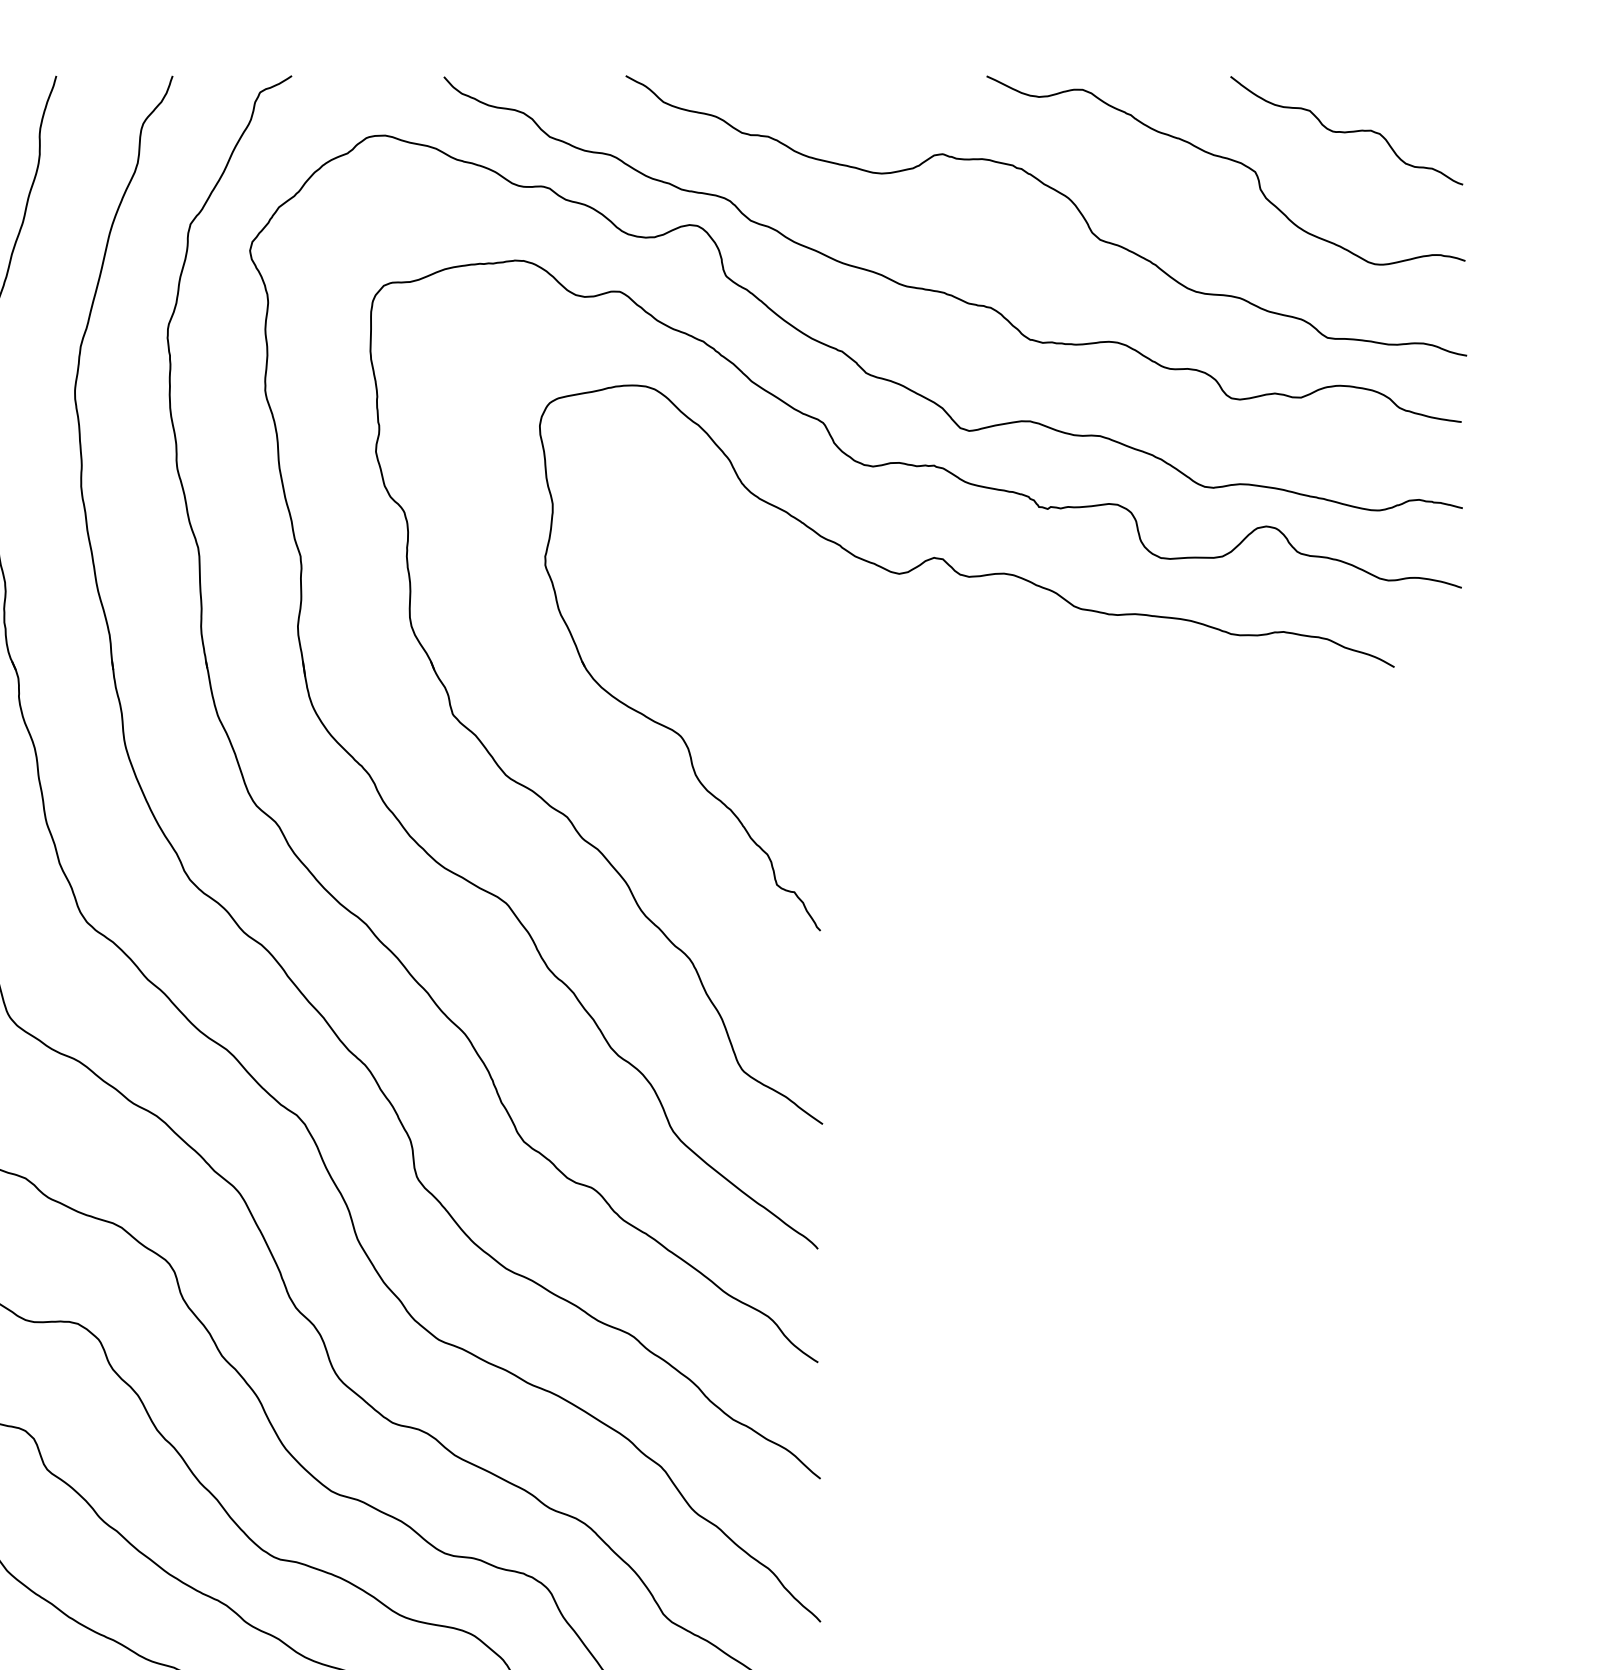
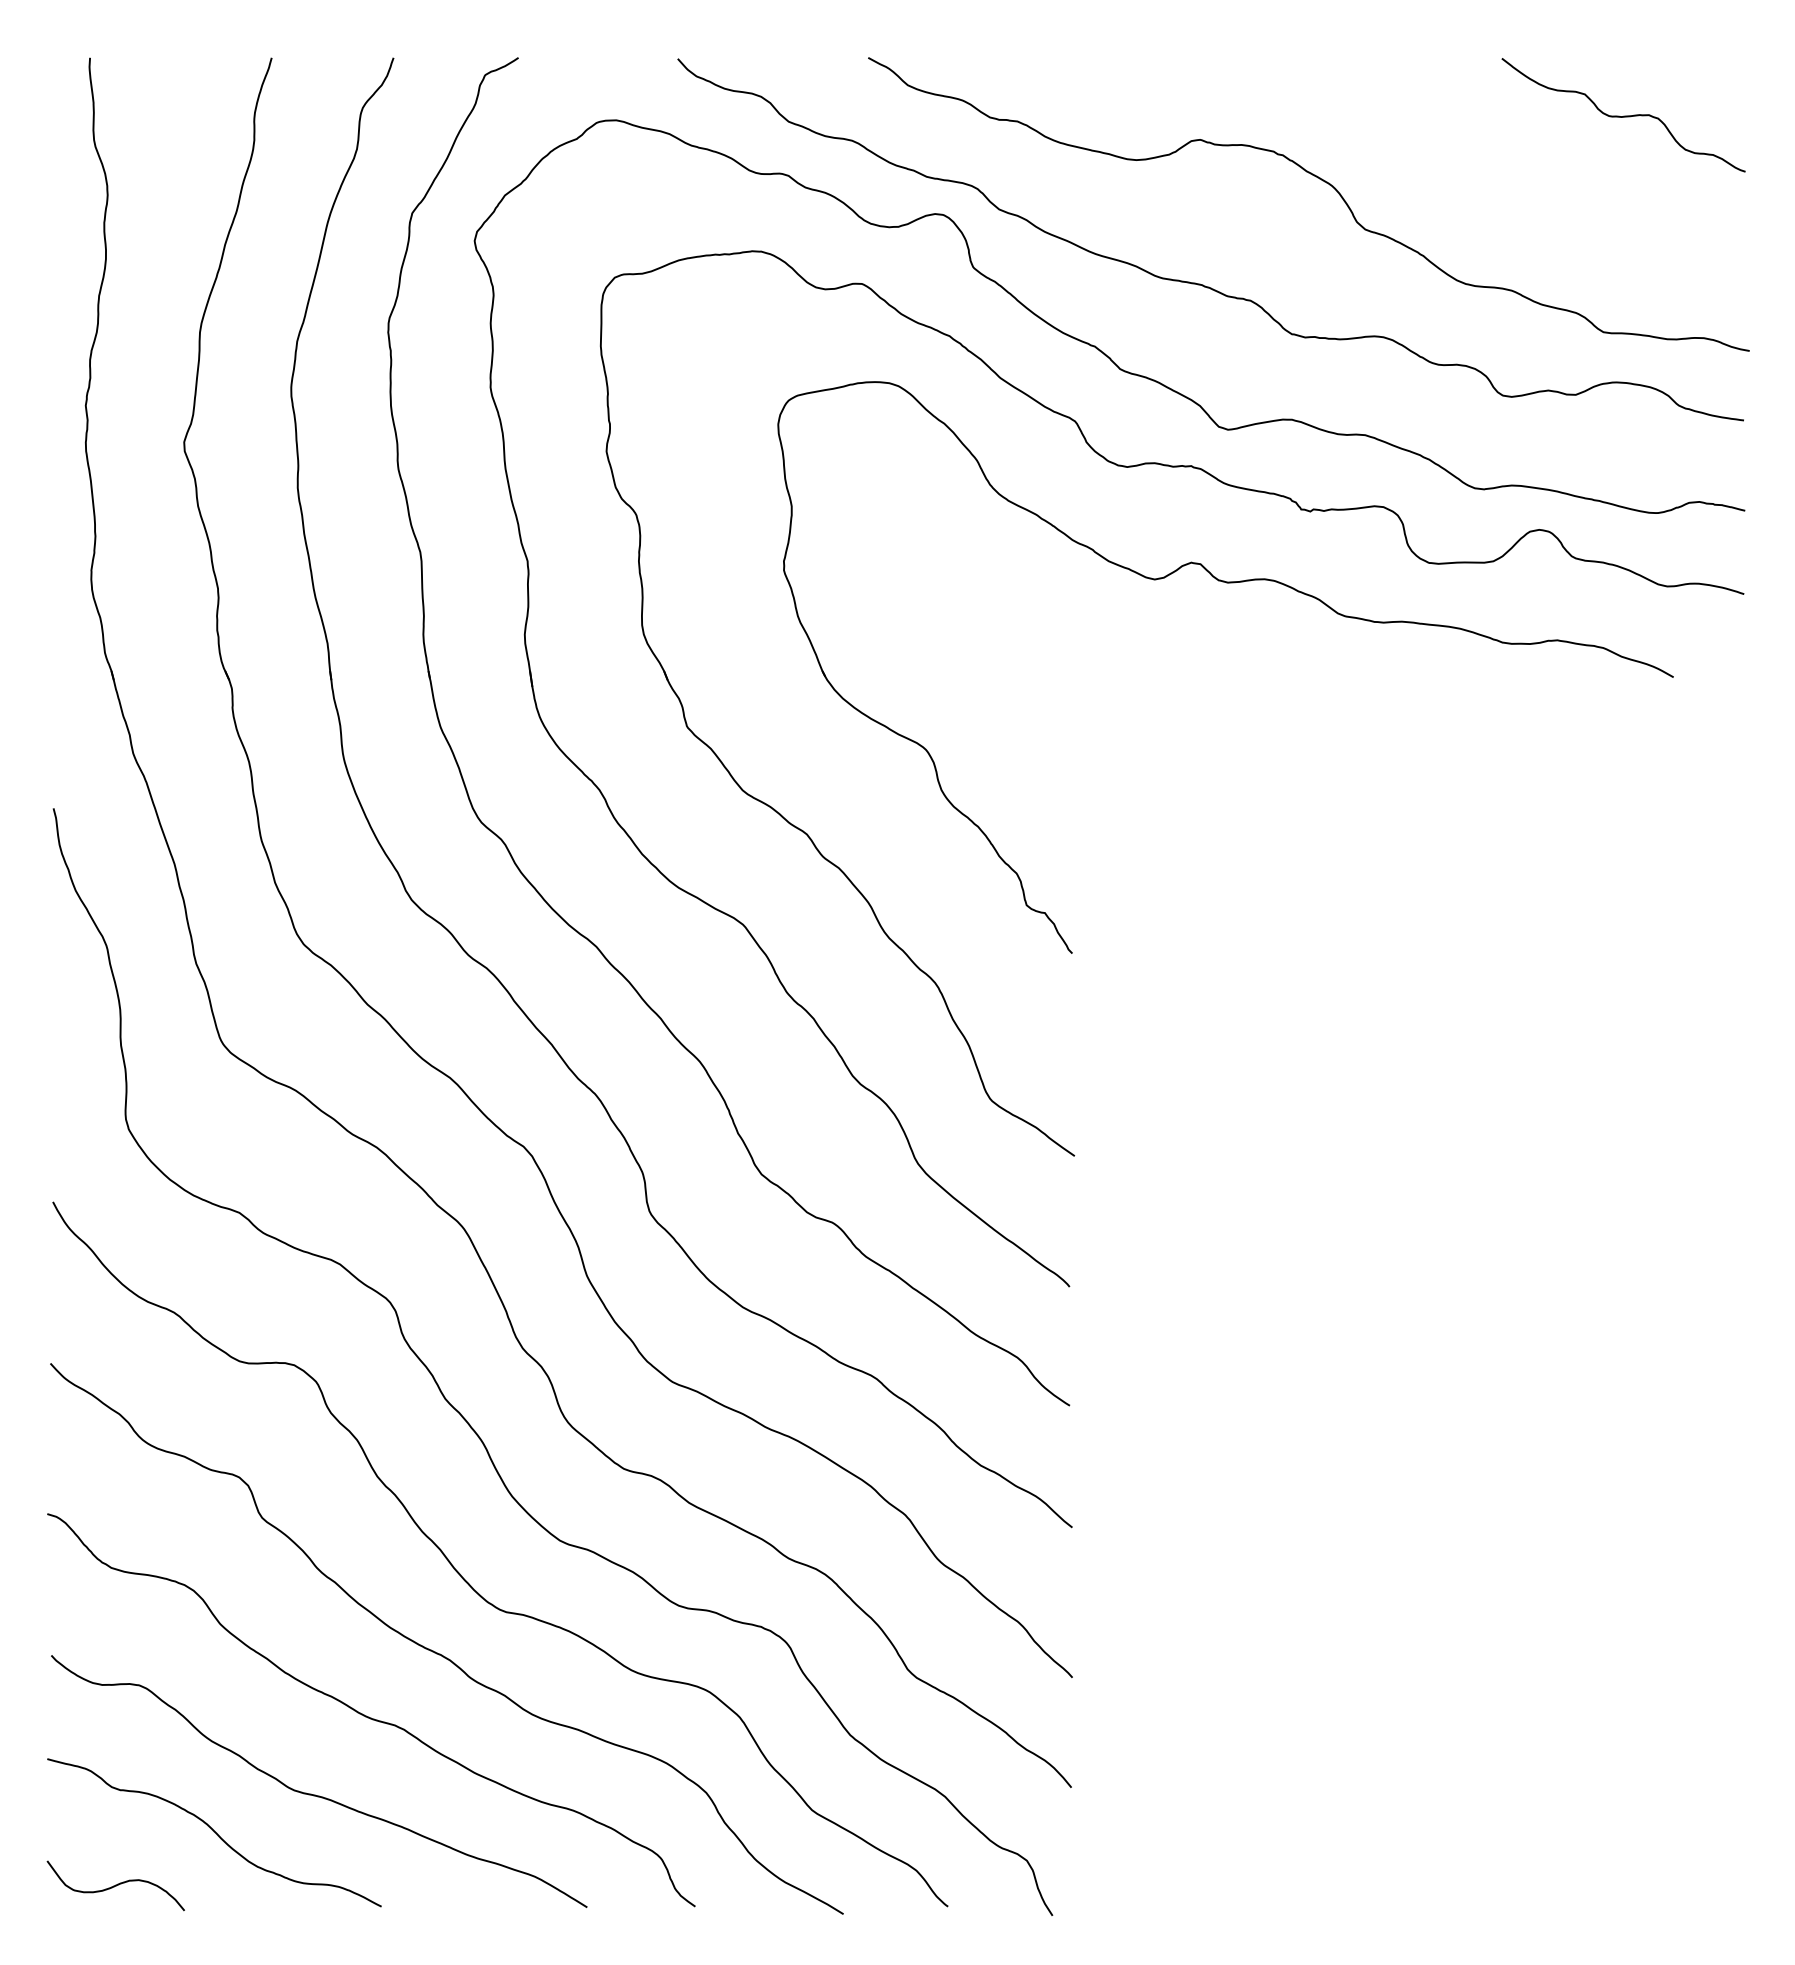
curve: (1227, 159) -> (1498, 145), removed

